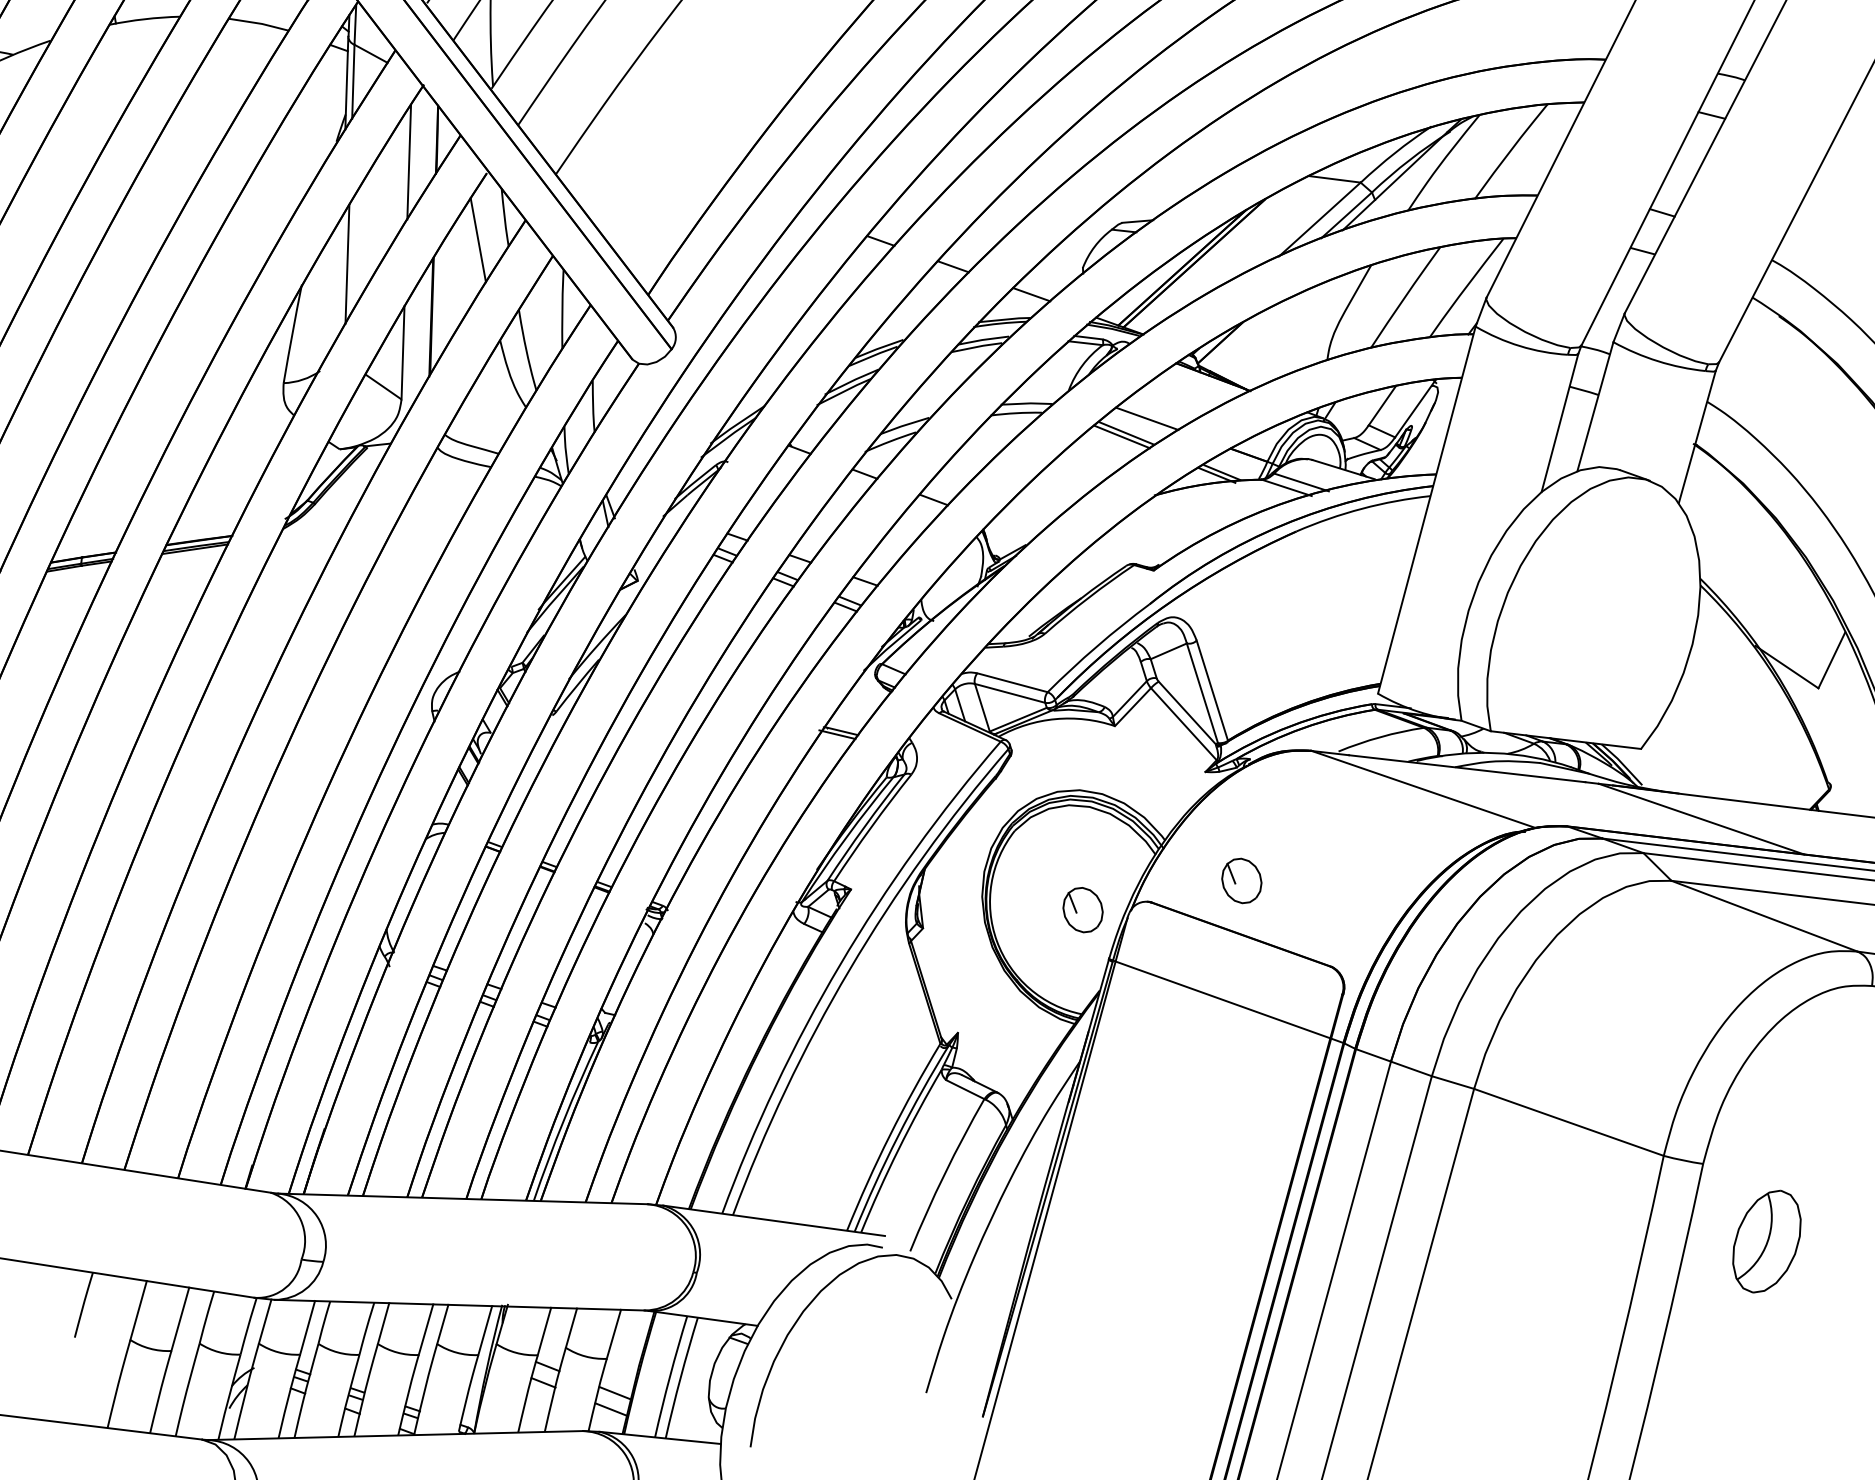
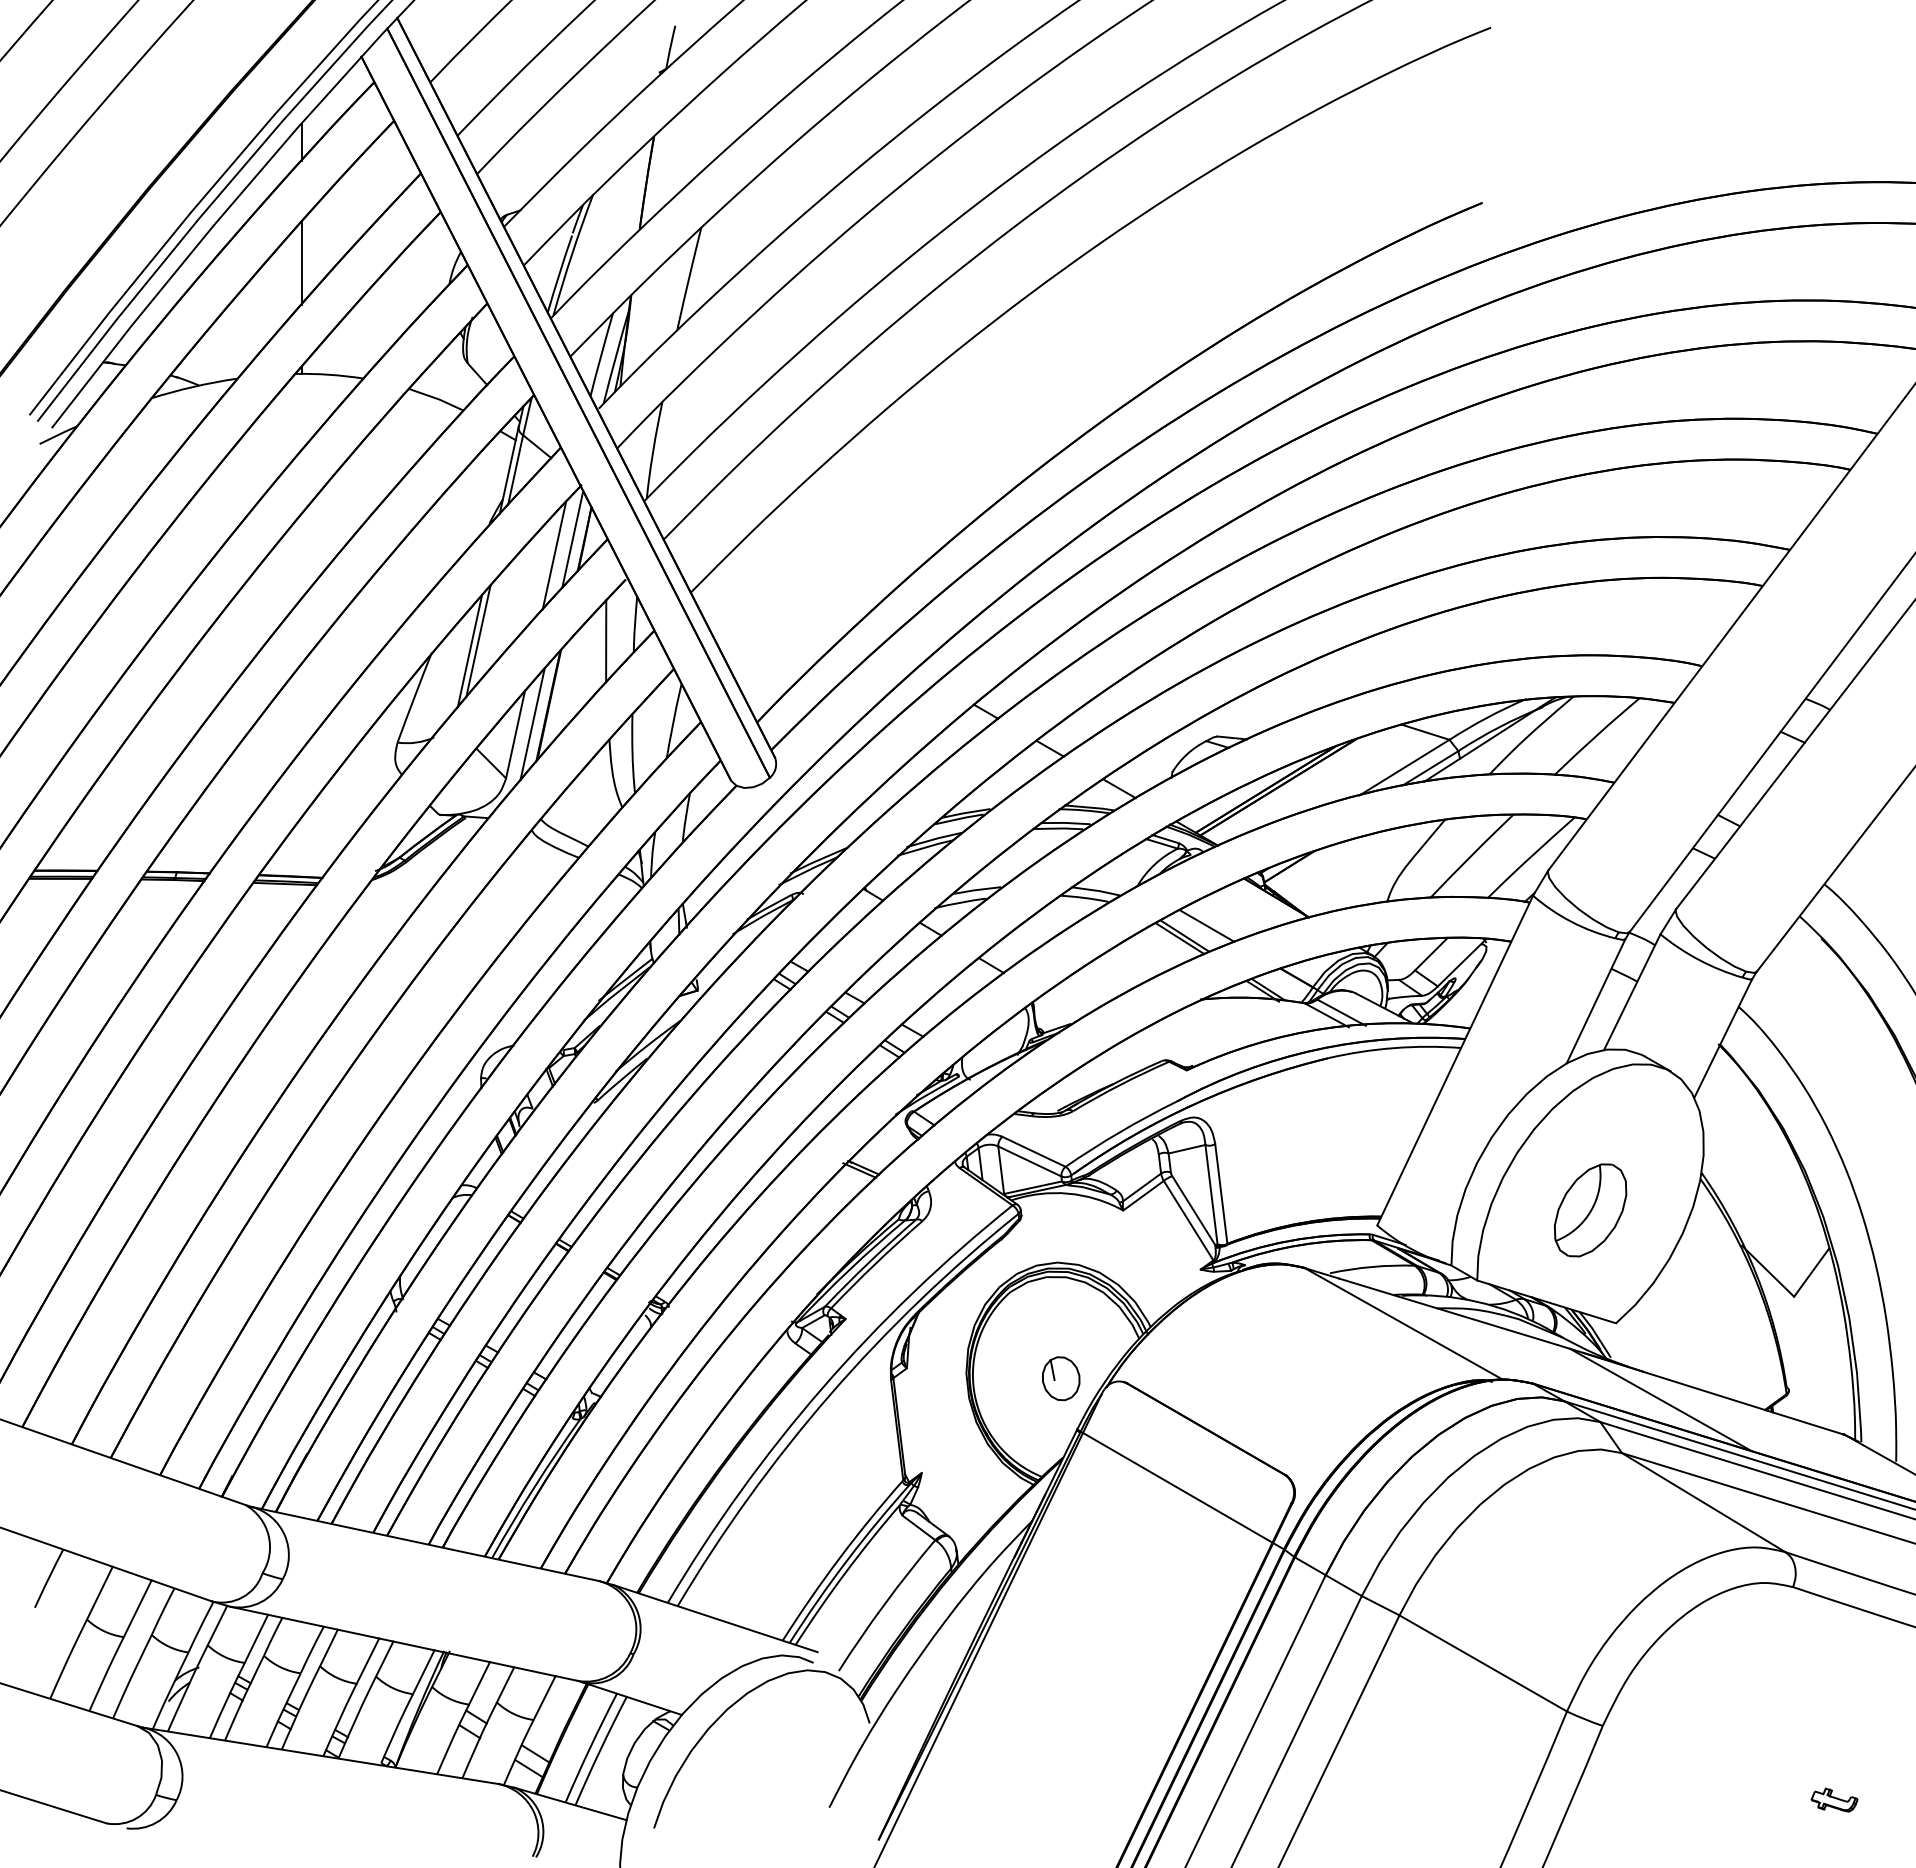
line: (424, 142) -> (572, 539), added
line: (340, 276) -> (469, 651), added
line: (418, 339) -> (532, 724), added
part: (1242, 880) -> (1216, 1378), removed
part: (1766, 1241) -> (1590, 1210), moved

